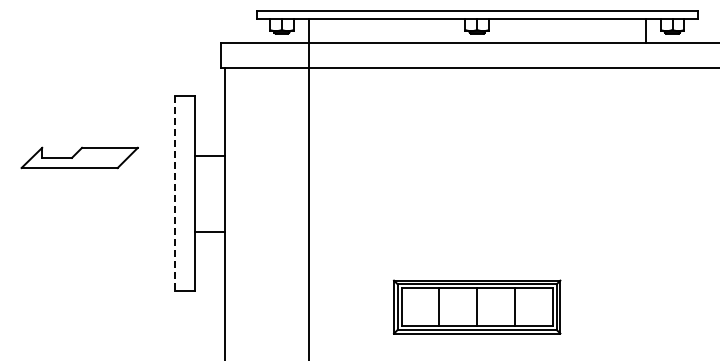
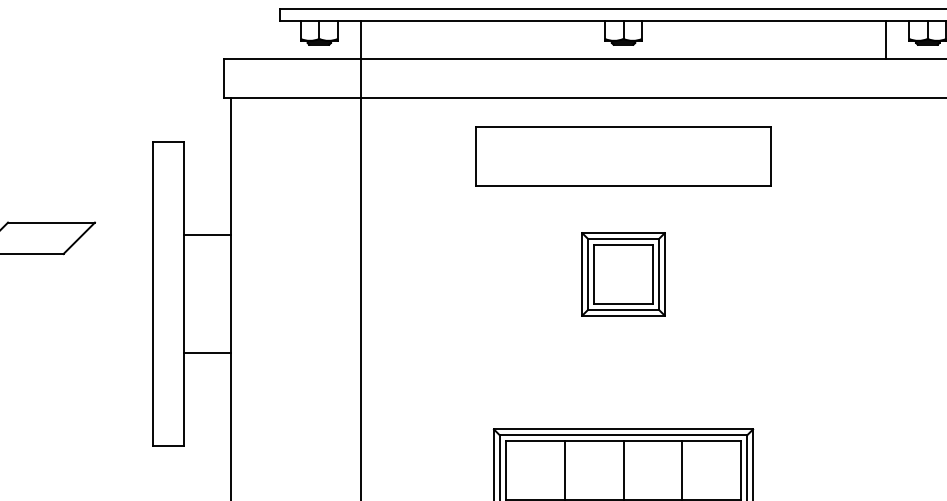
part: (477, 105) -> (624, 156), added
part: (476, 180) -> (622, 273), added
line: (174, 193) -> (152, 293), dashed -> solid

